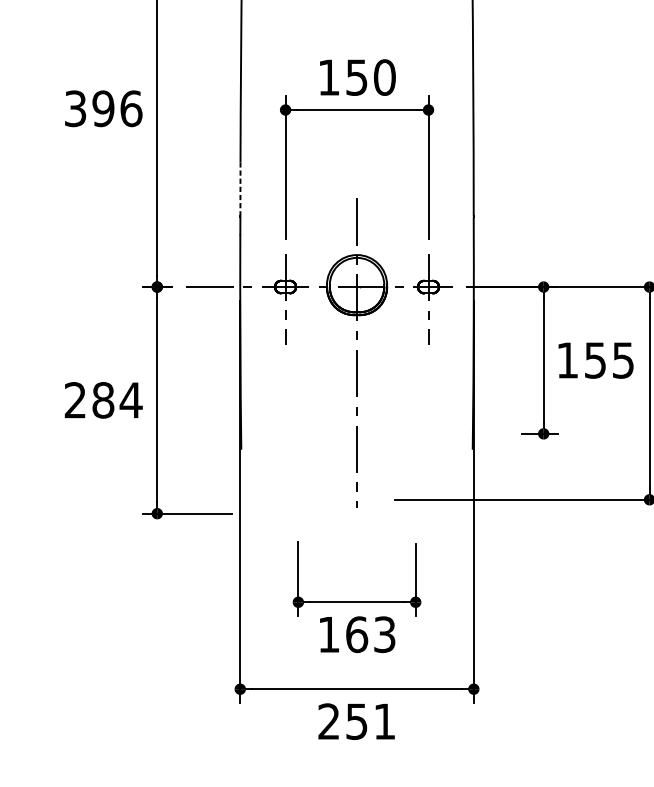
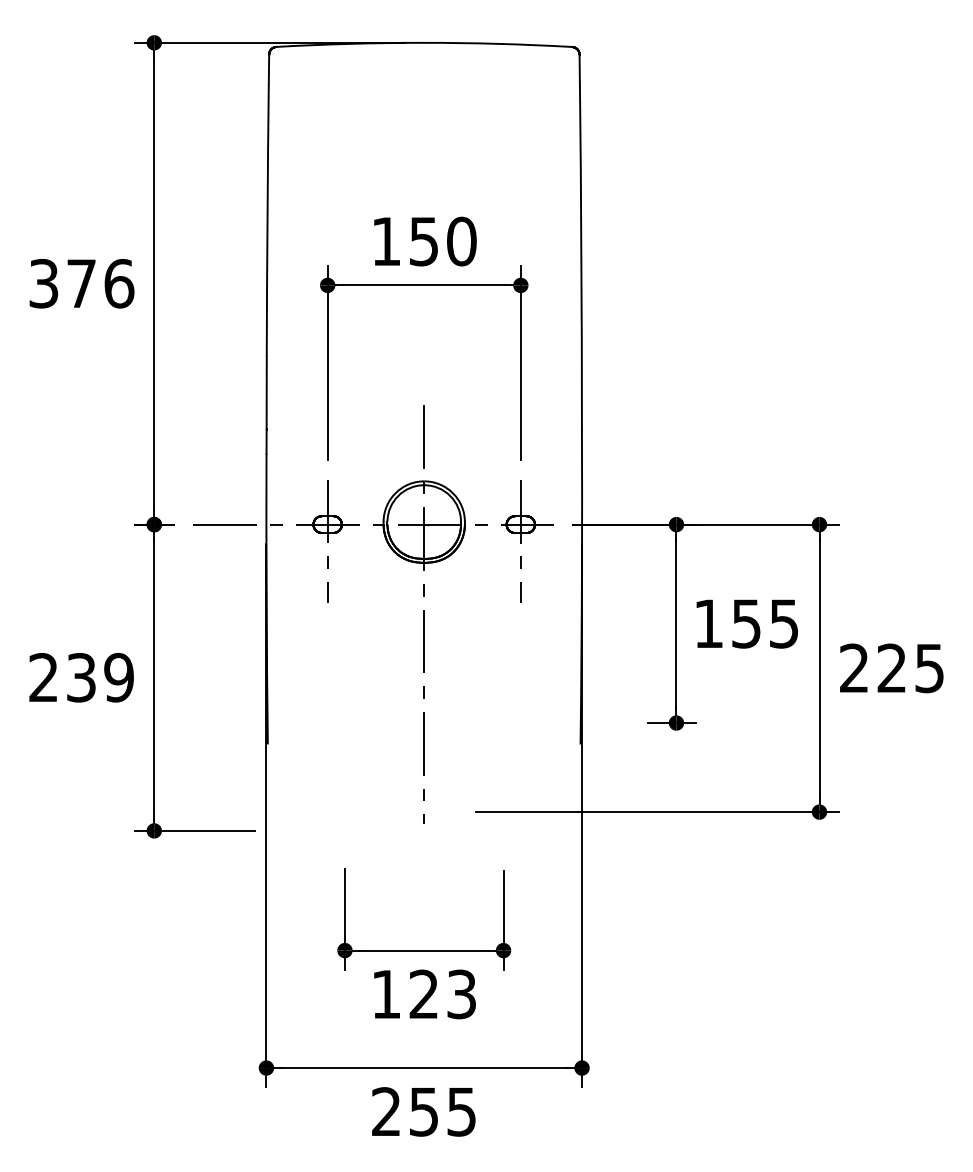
text: (103, 108) -> (81, 283), 396 -> 376
line: (240, 189) -> (266, 392), dashed -> solid
text: (117, 400) -> (100, 677), 284 -> 239
text: (357, 634) -> (424, 994), 163 -> 123
text: (384, 722) -> (461, 1112), 251 -> 255

